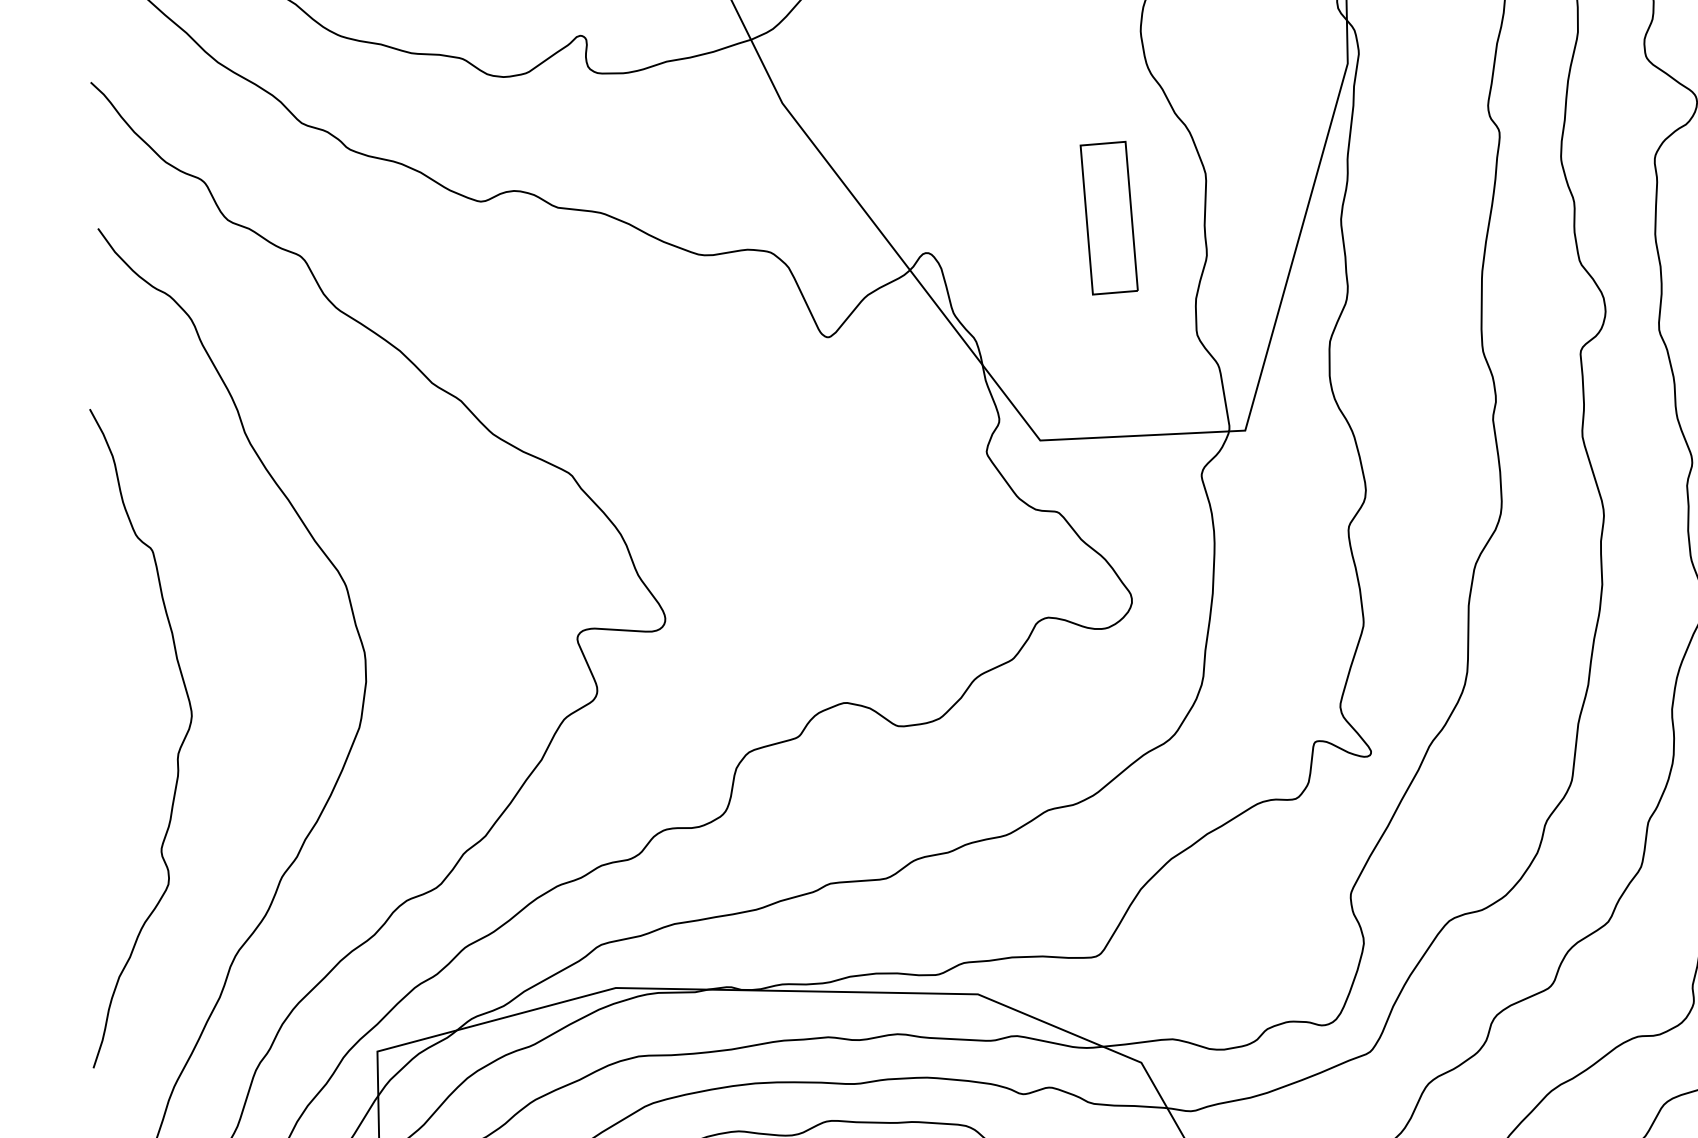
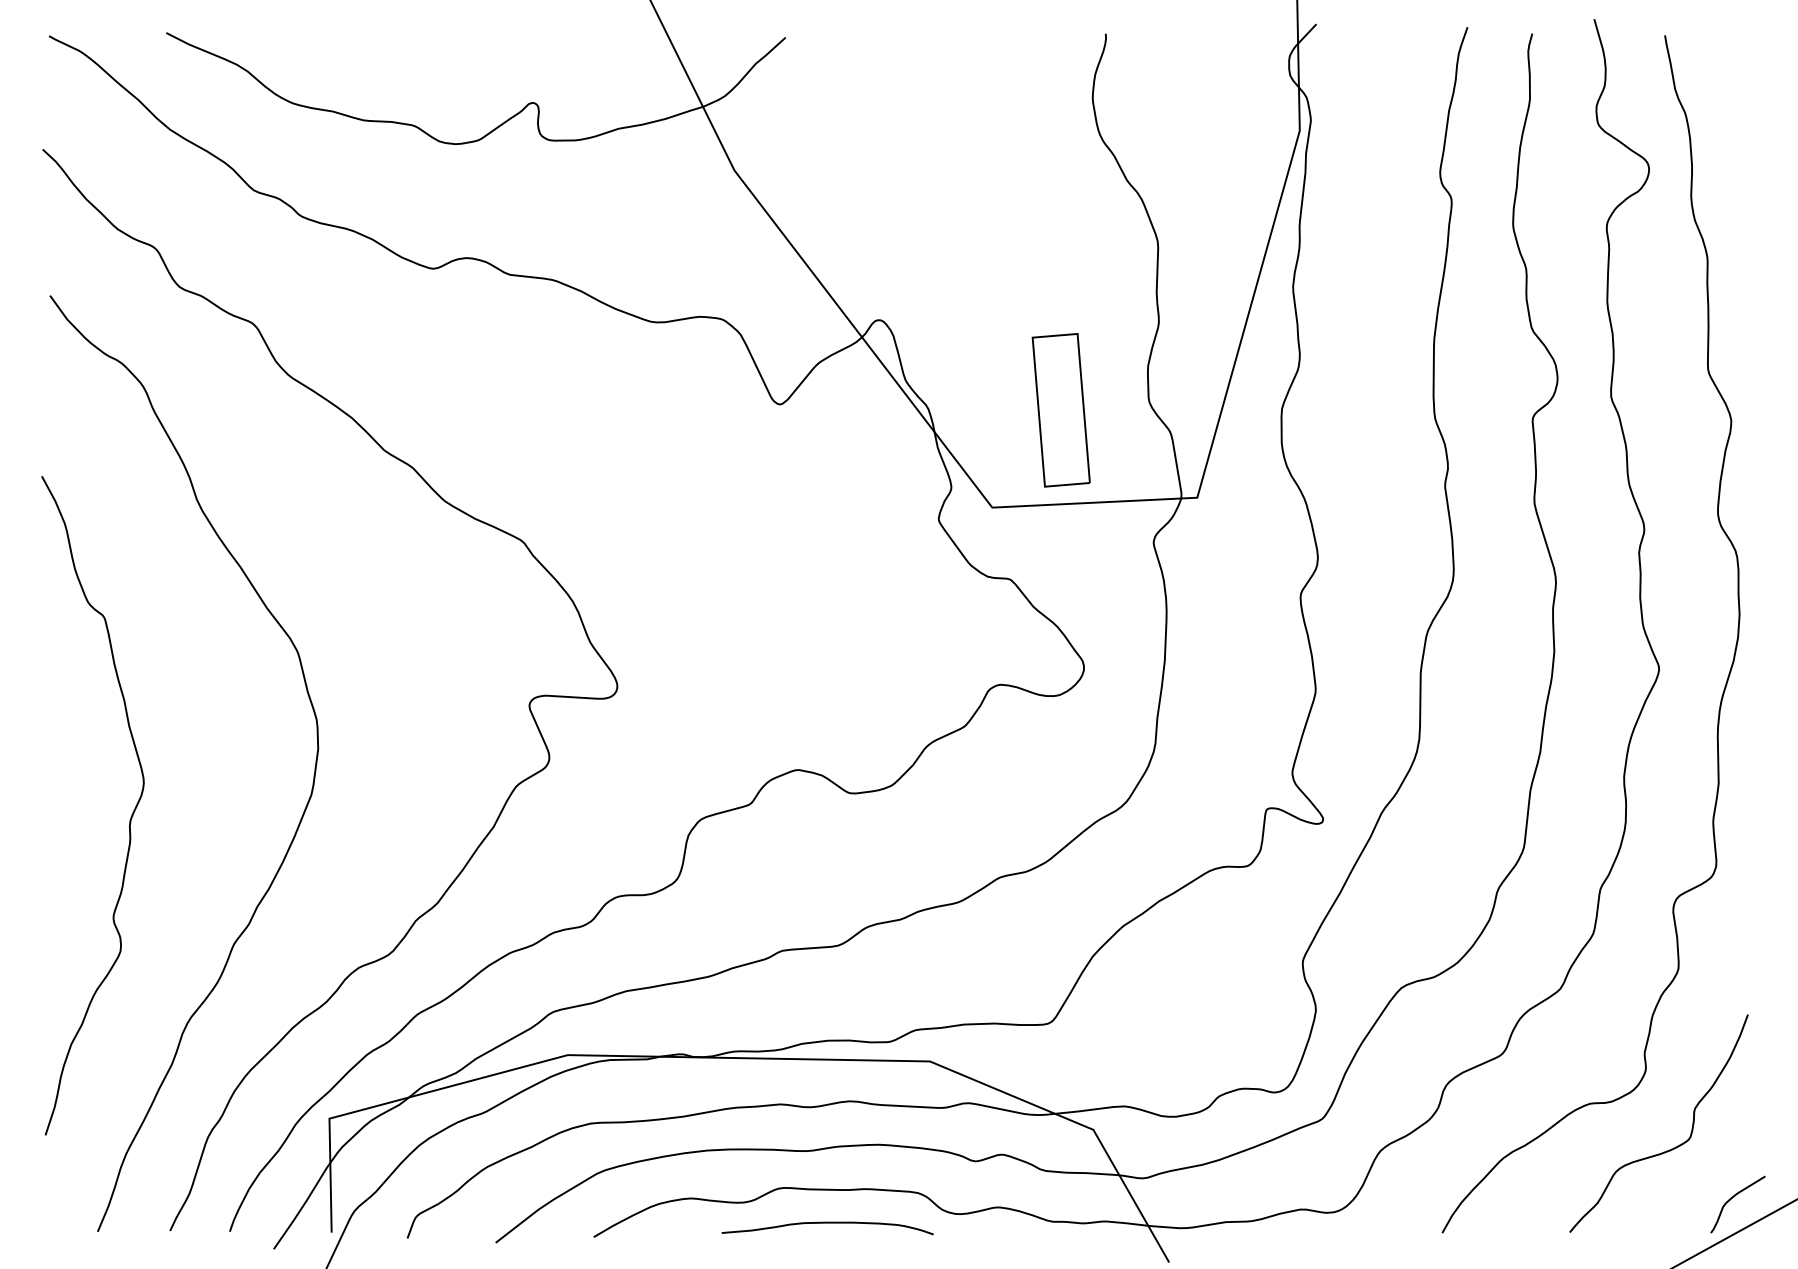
part: (1108, 218) -> (1060, 410), moved

